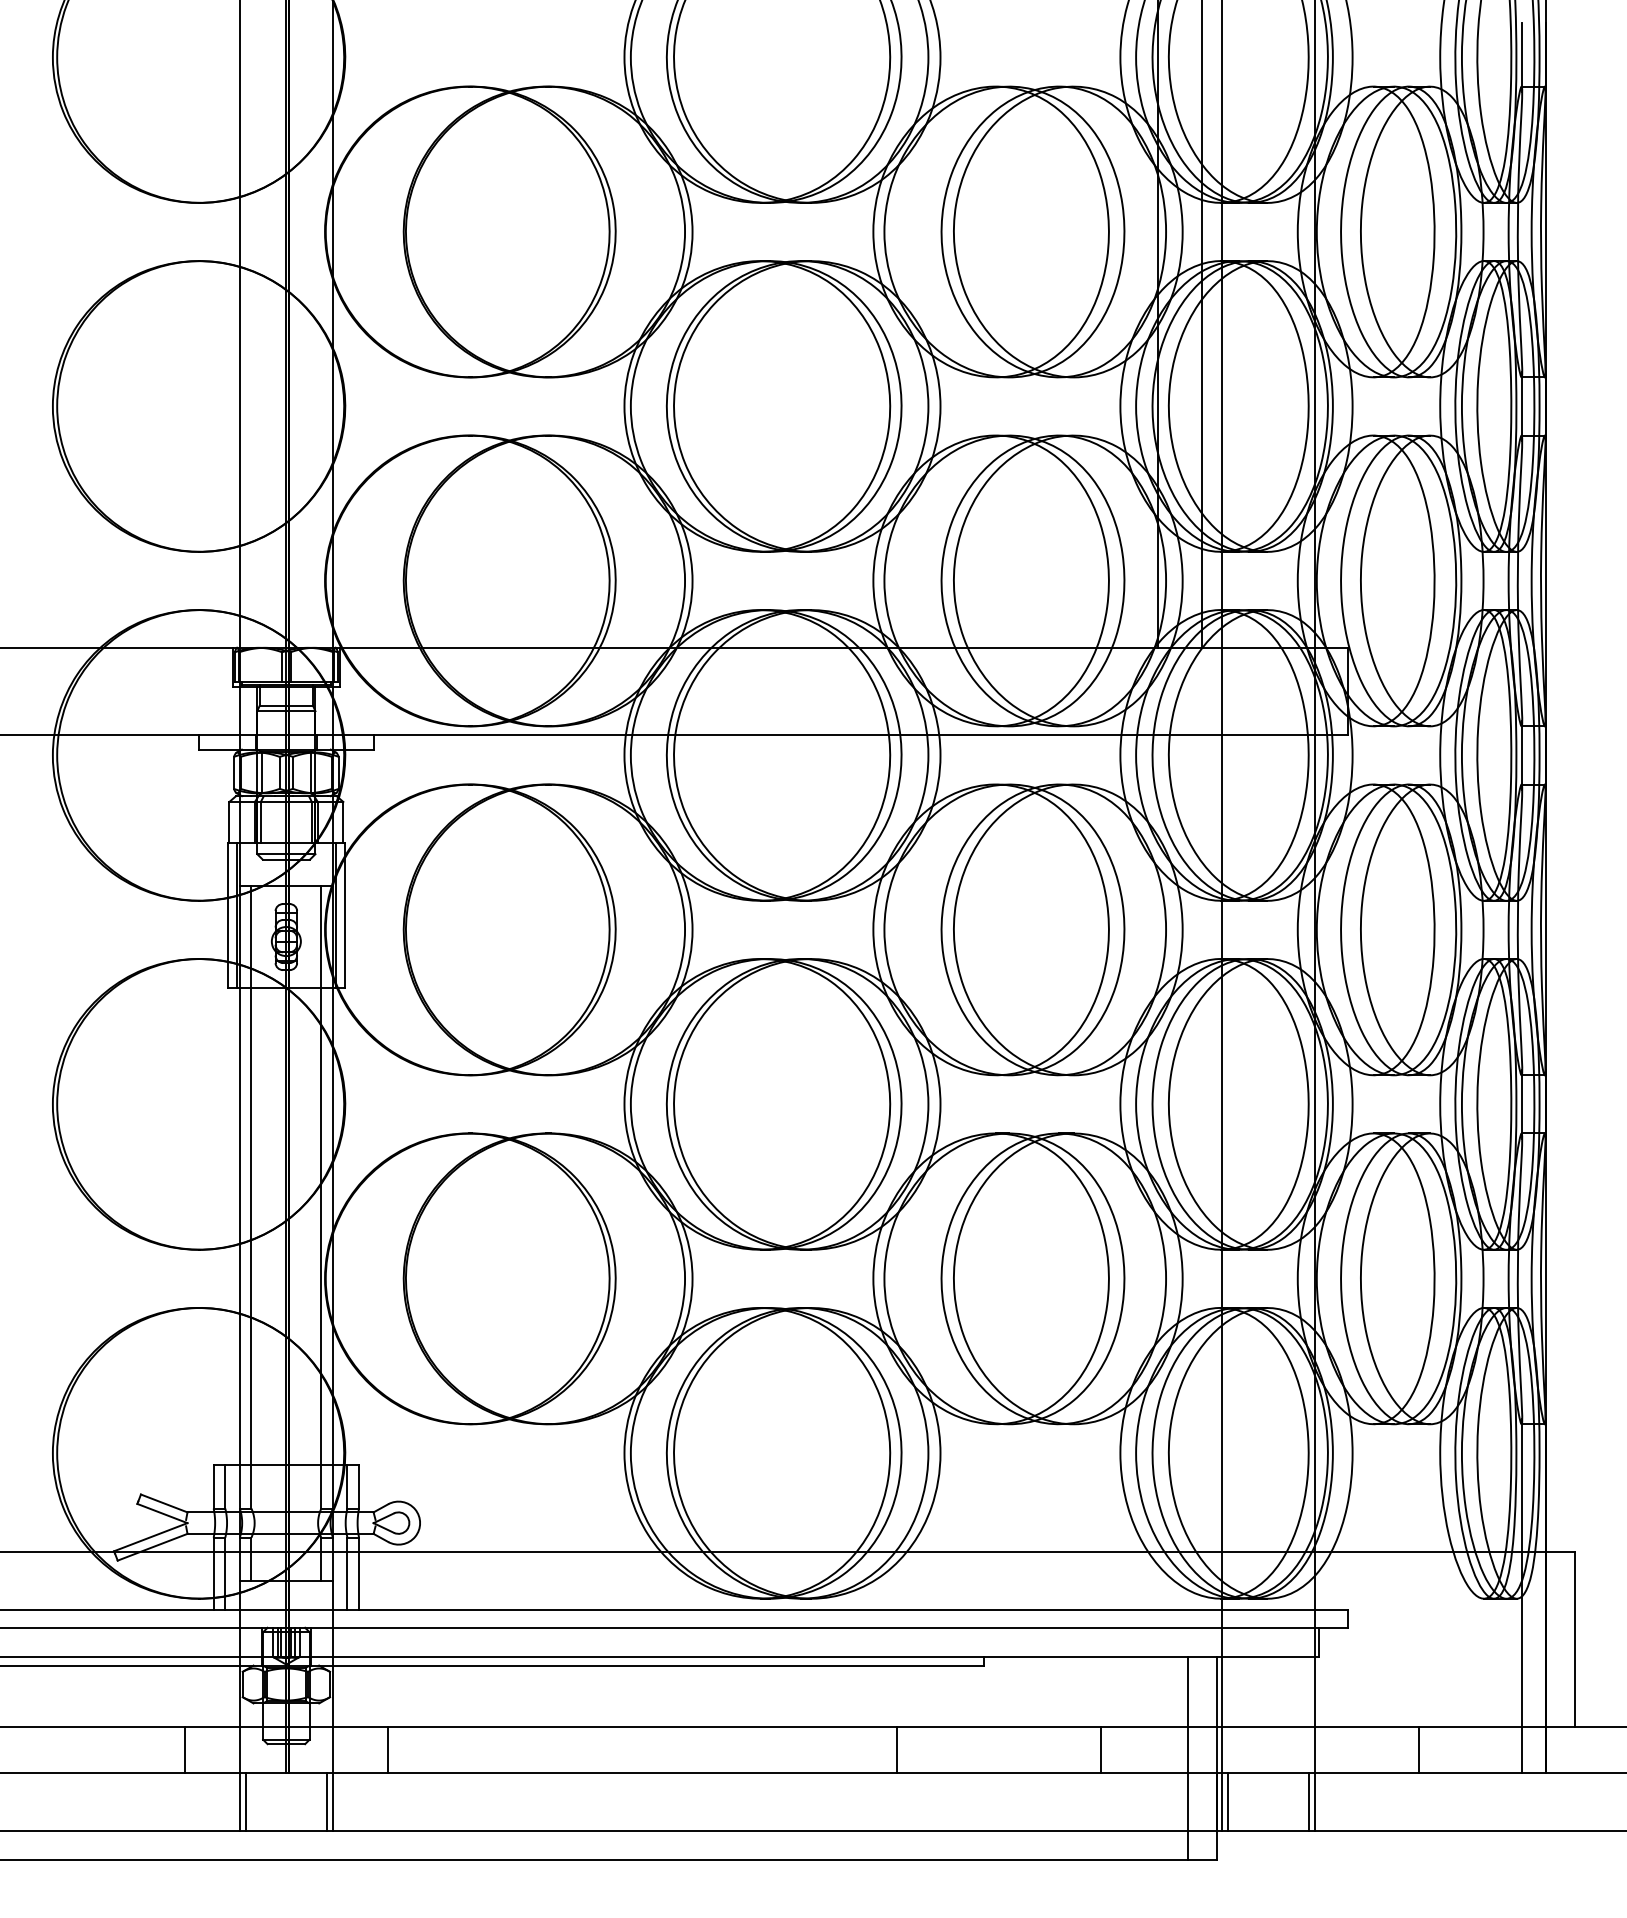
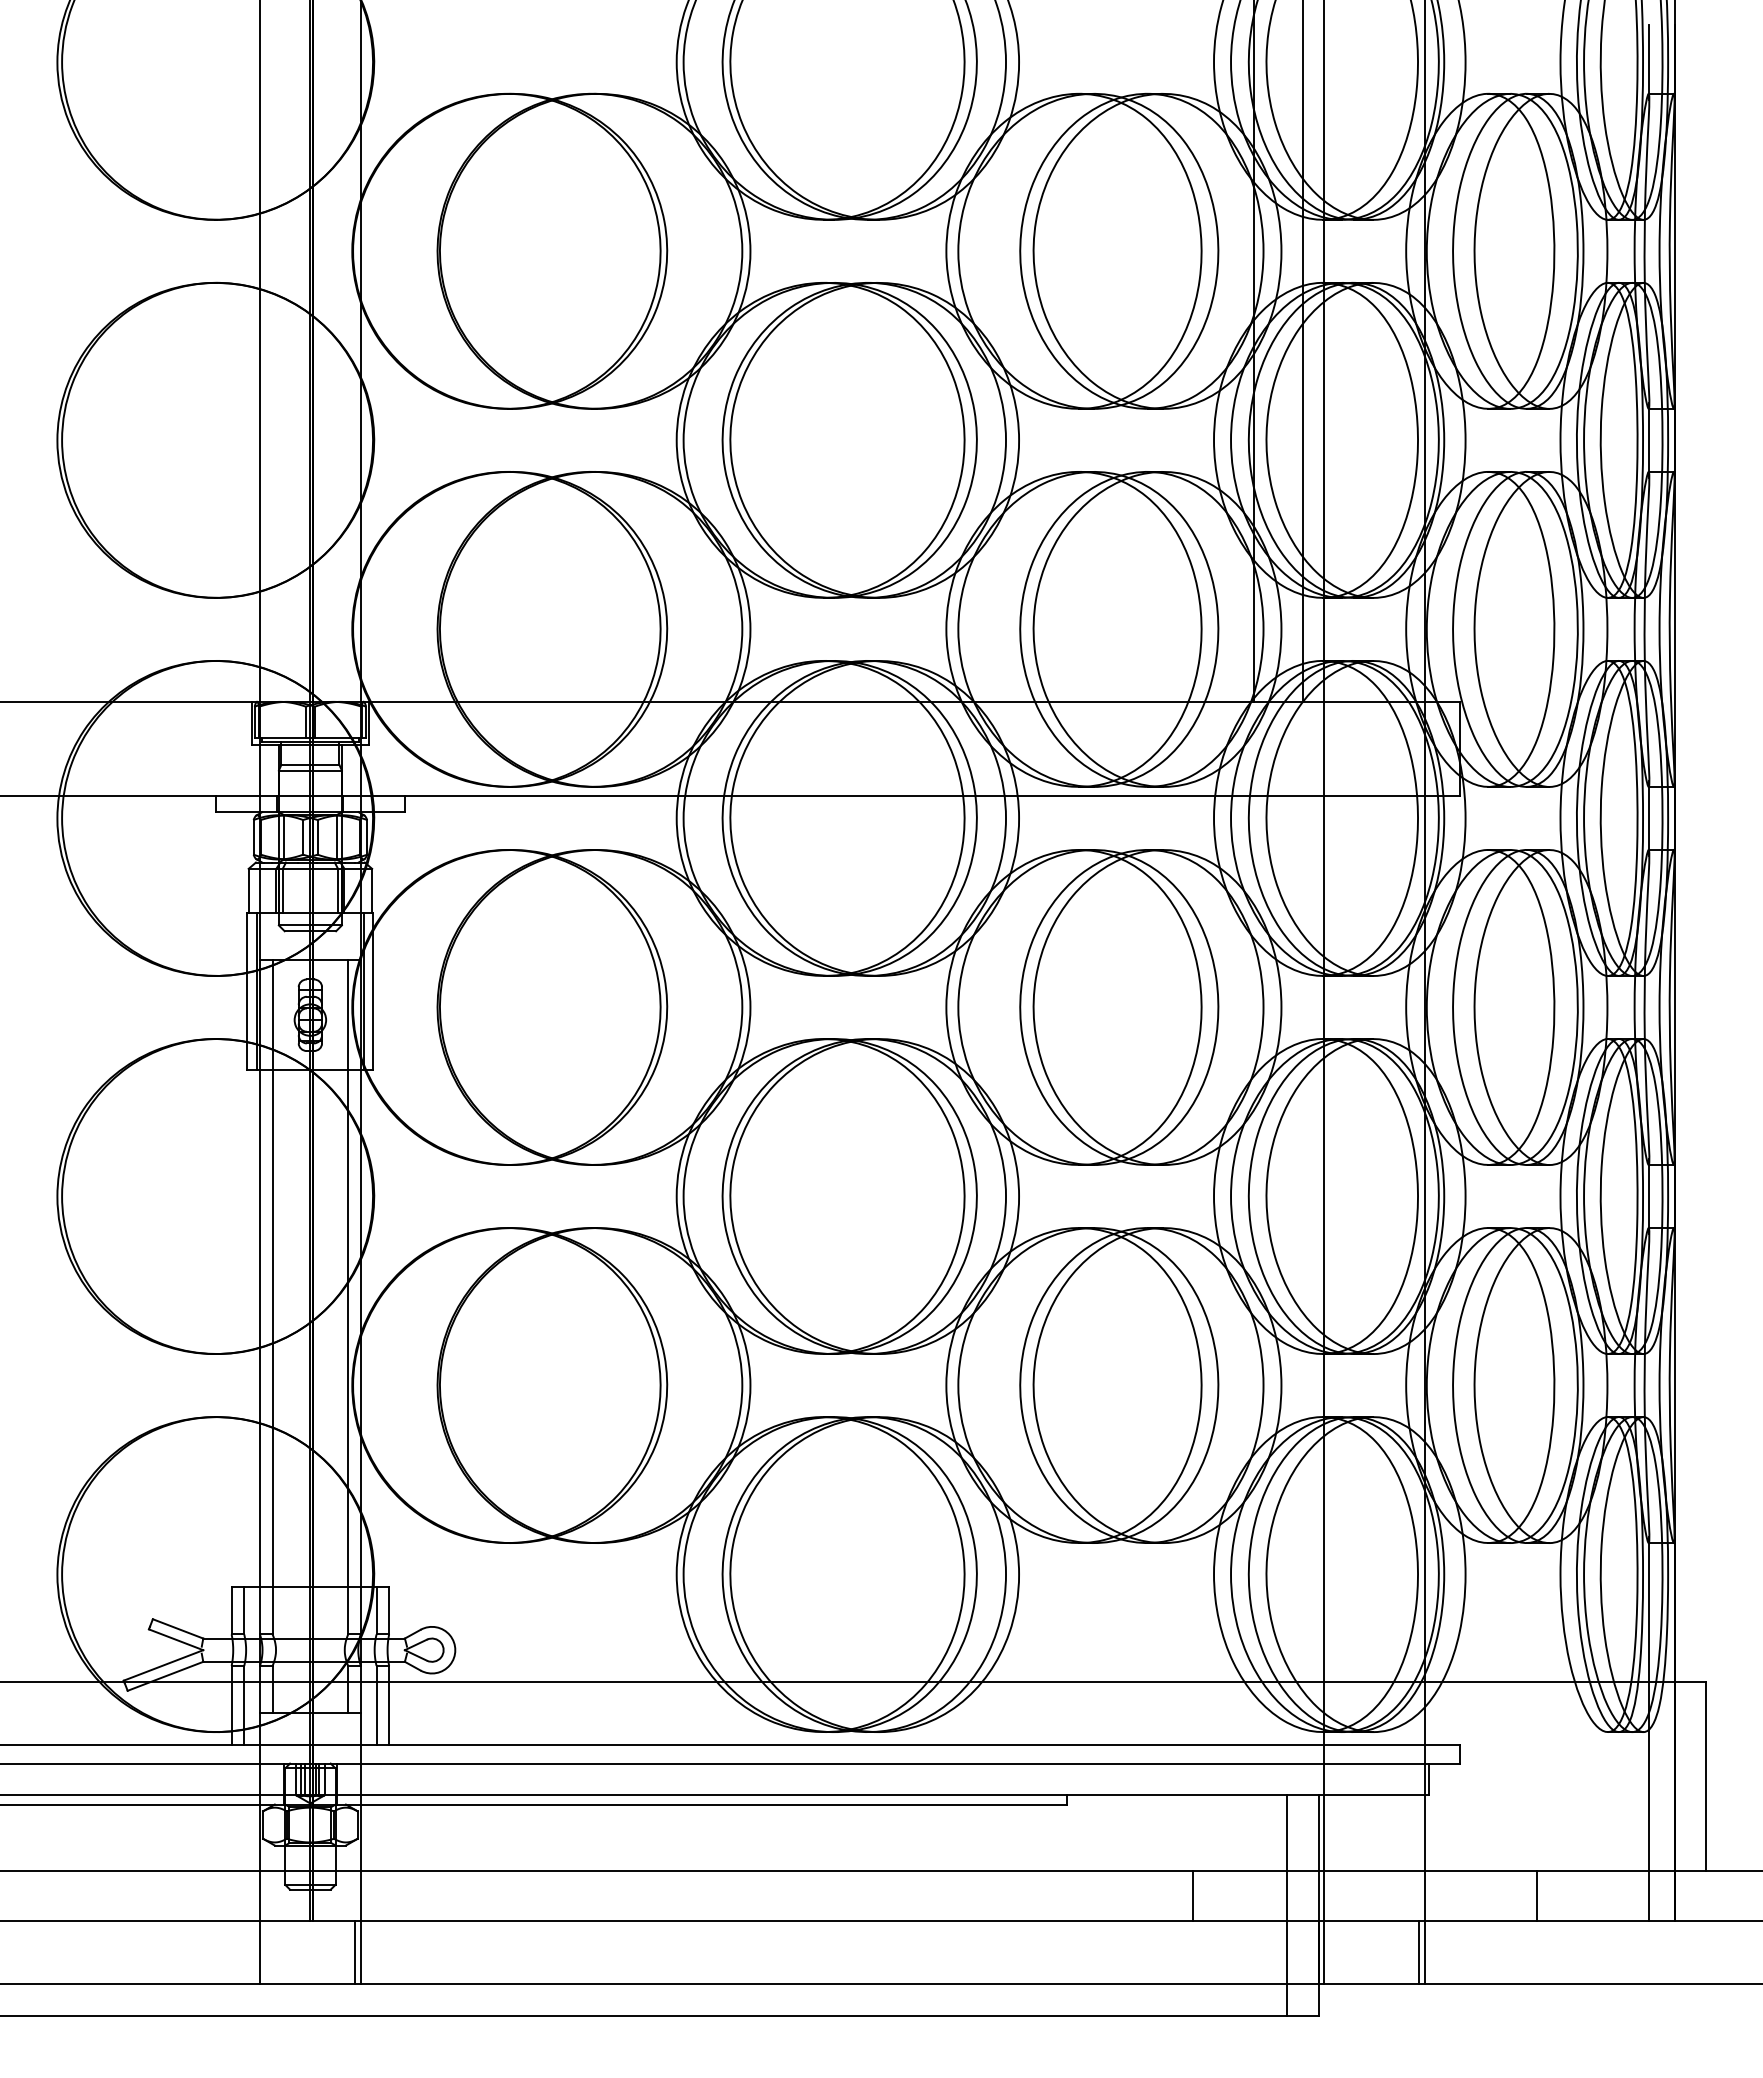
line: (184, 1749) -> (200, 1895), removed
line: (387, 1749) -> (420, 1895), removed
line: (897, 1749) -> (972, 1895), removed
line: (245, 1802) -> (266, 1952), removed
line: (1227, 1802) -> (1330, 1952), removed

